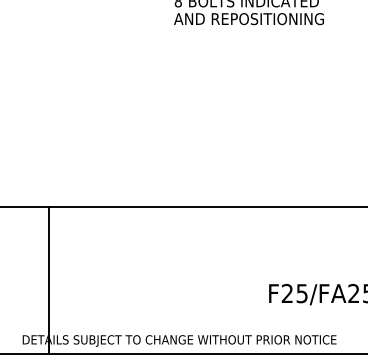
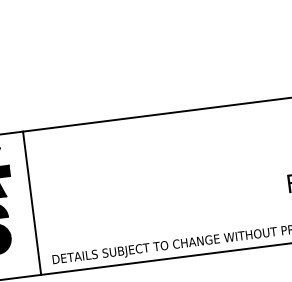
line: (49, 280) -> (32, 203), moved

